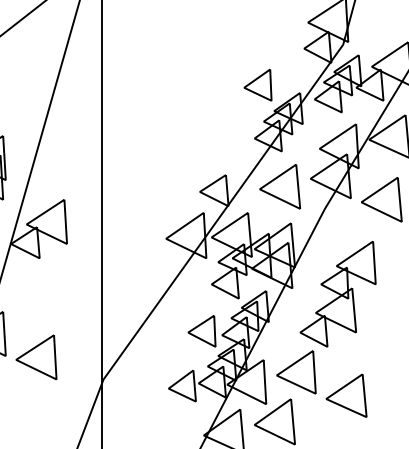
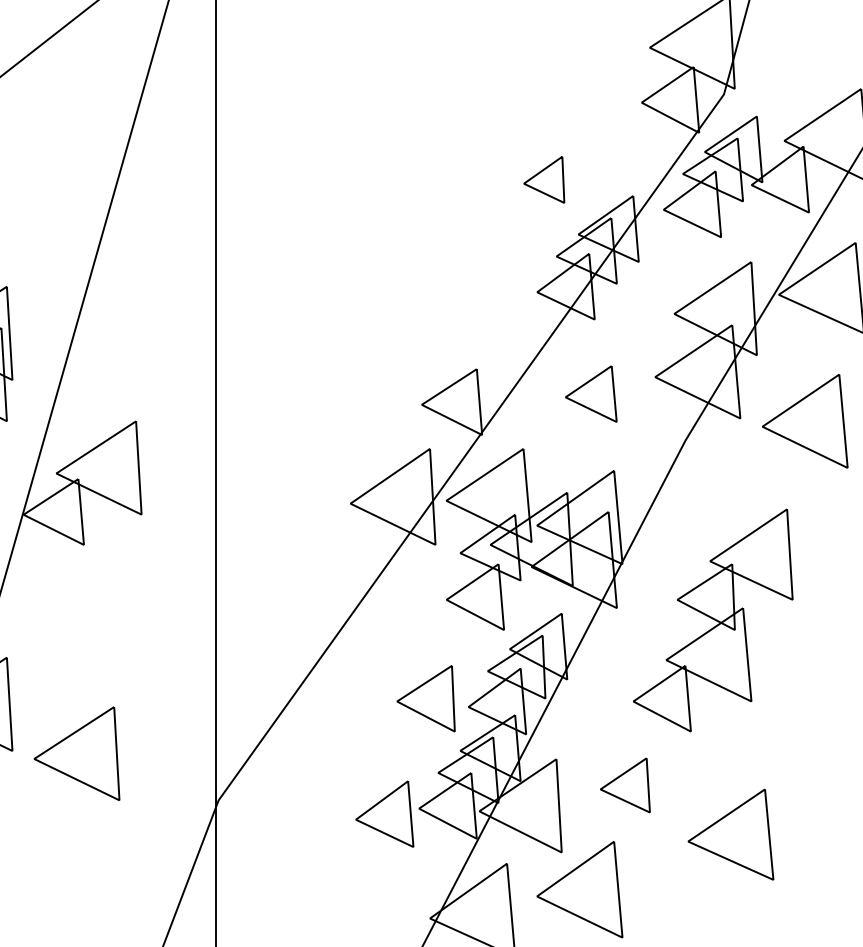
part: (257, 85) -> (543, 180), size x0.7
part: (280, 186) -> (591, 393), size x0.6
part: (296, 372) -> (625, 785), size x0.6

